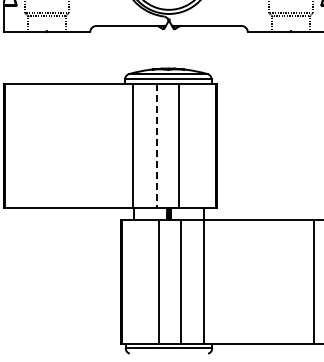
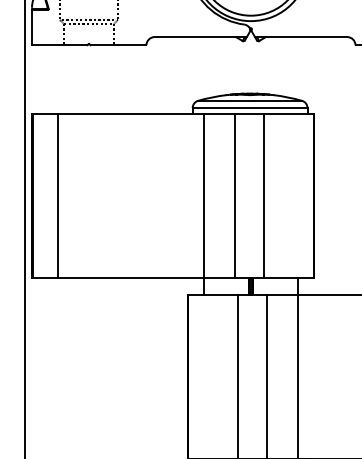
line: (23, 145) -> (57, 195), added
line: (157, 145) -> (235, 195), dashed -> solid

